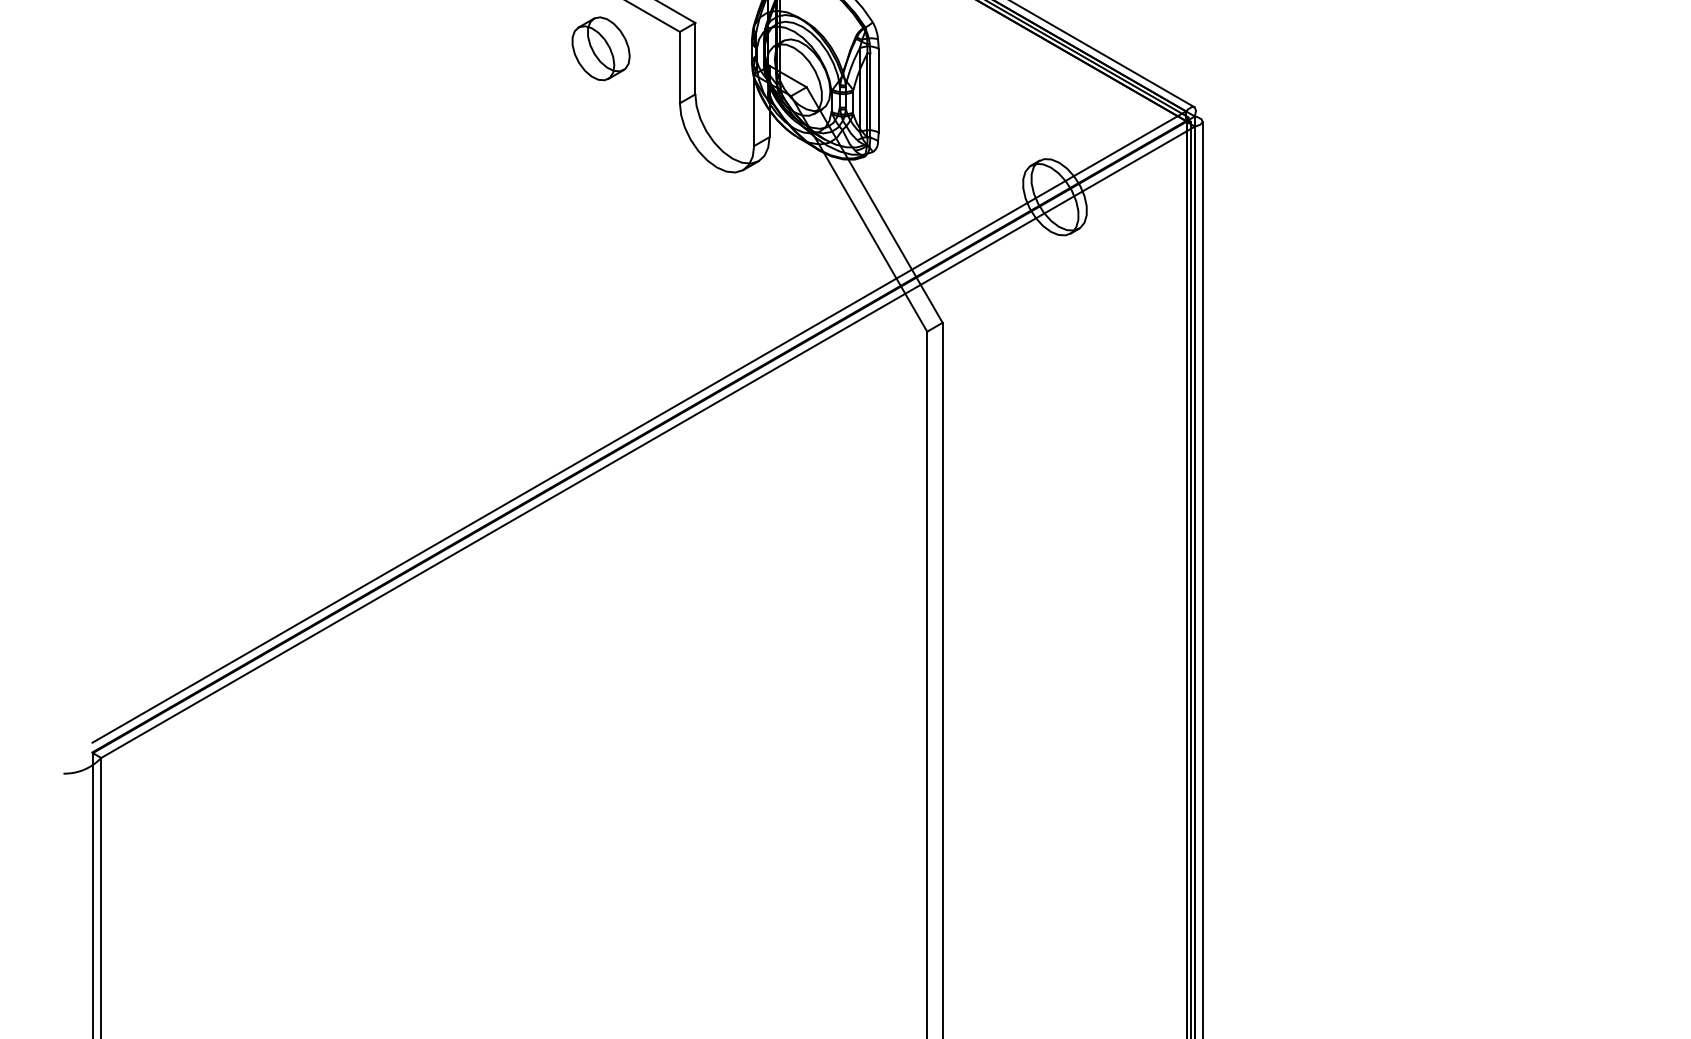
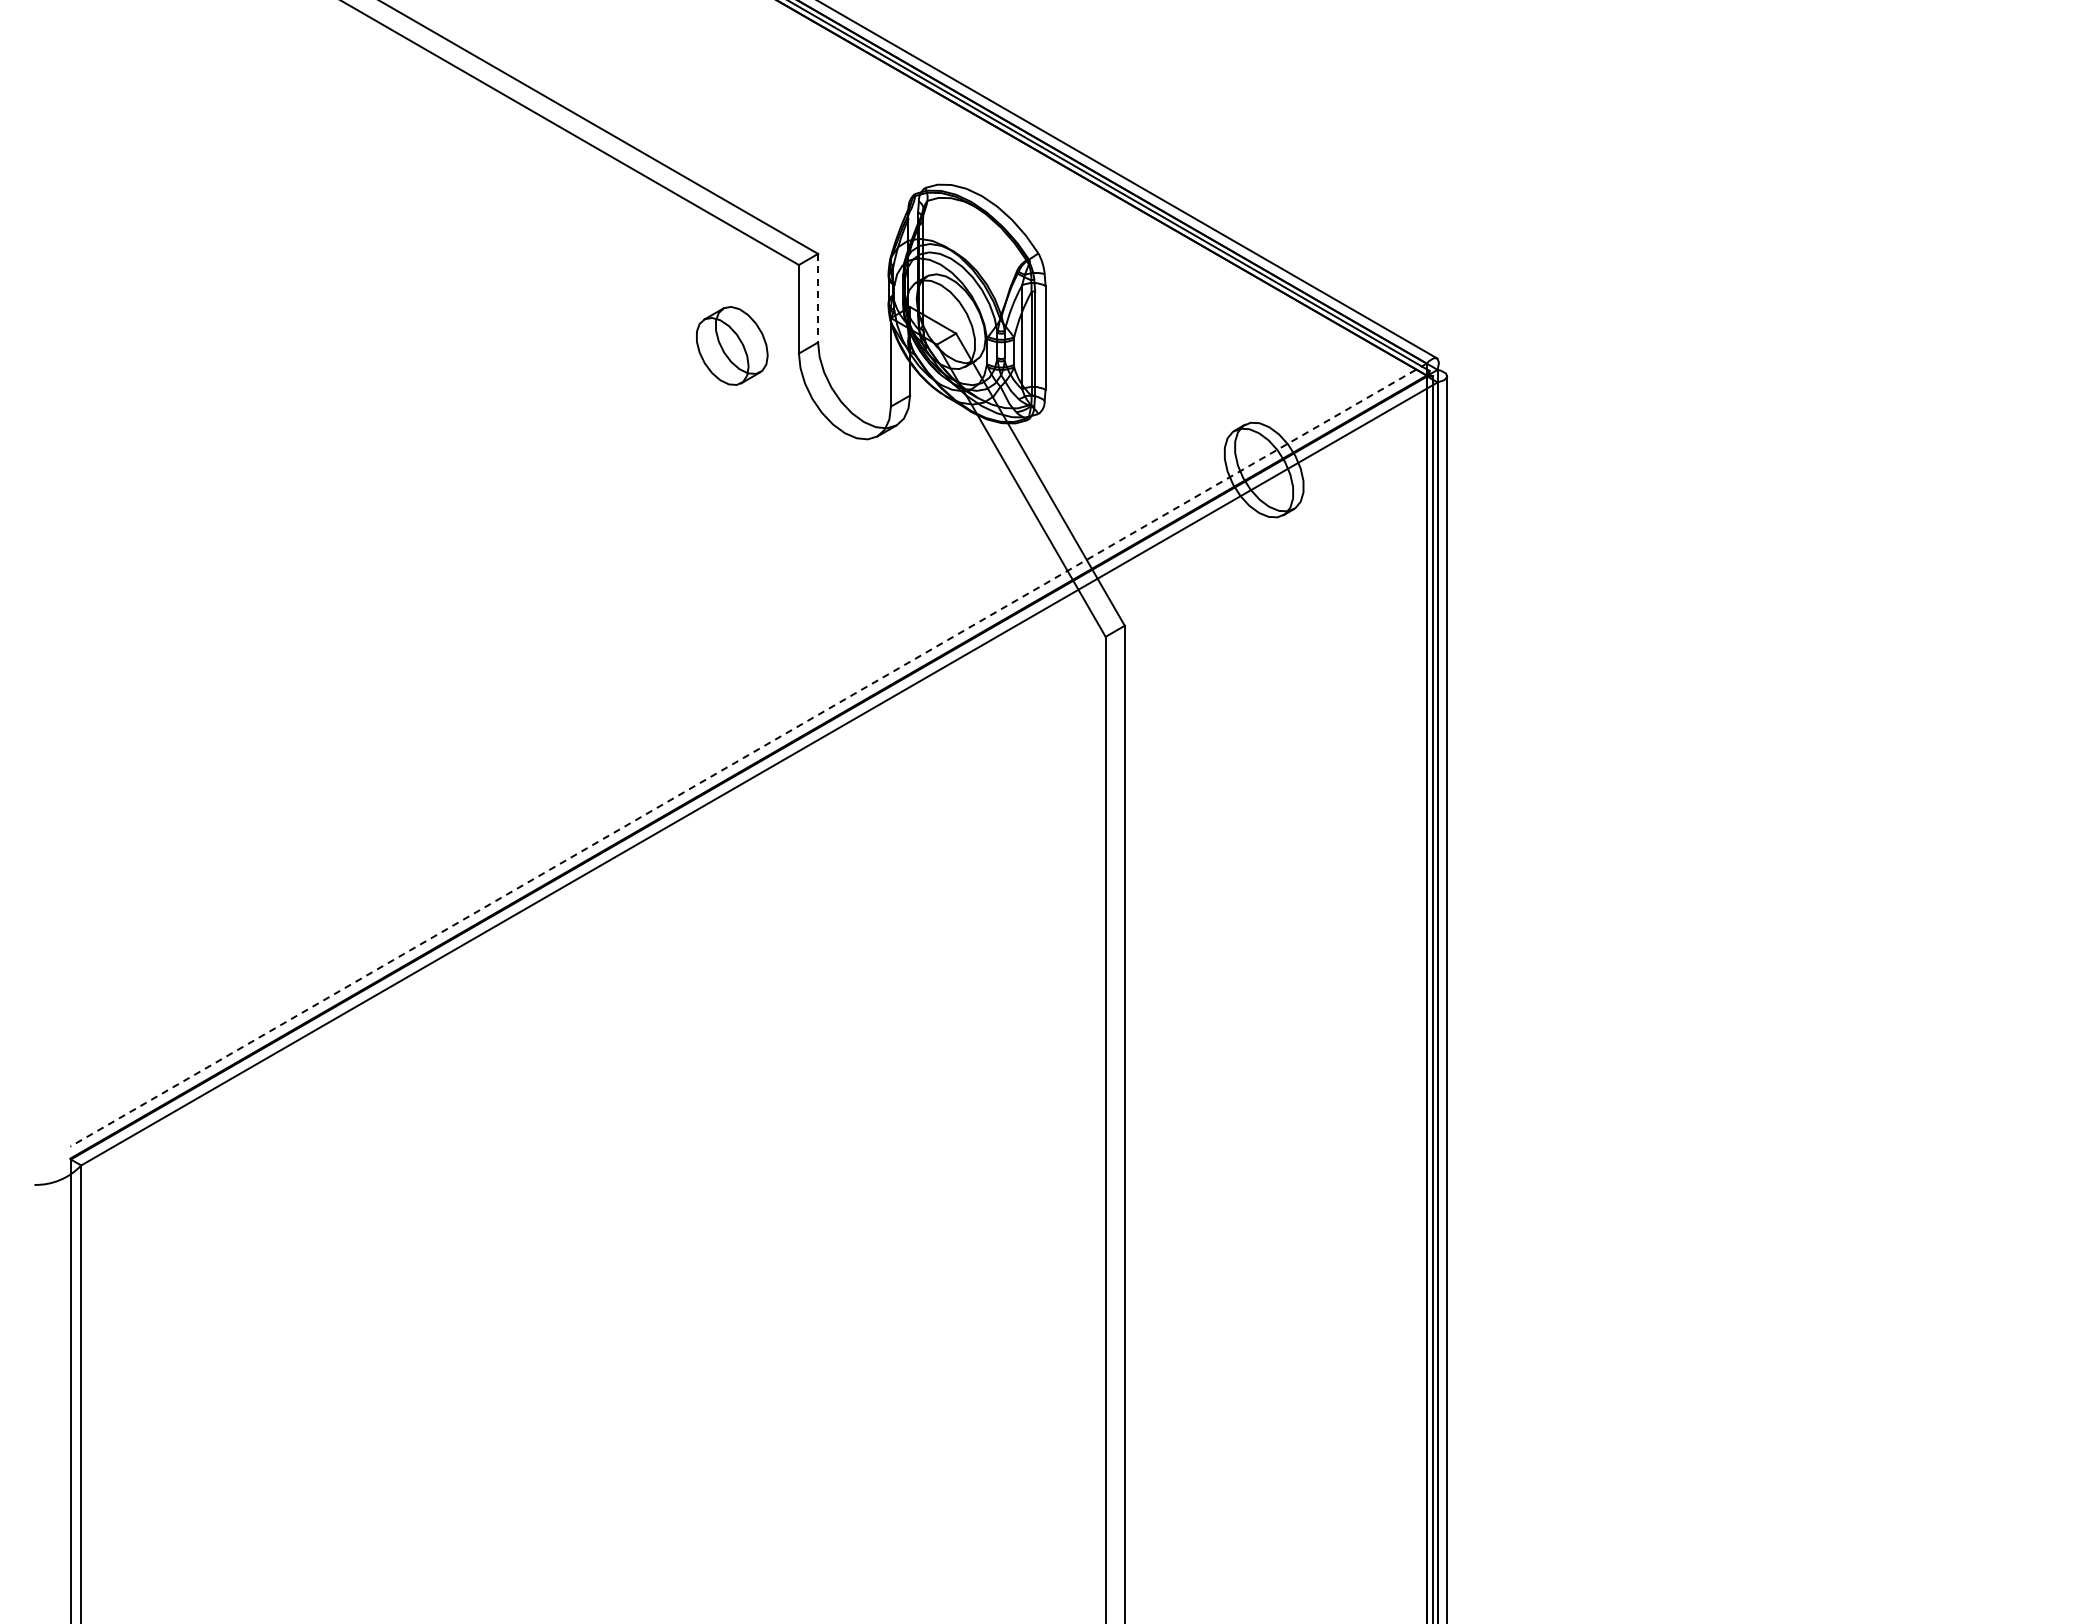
part: (601, 48) -> (732, 345), moved
line: (695, 58) -> (818, 298), solid -> dashed
line: (639, 427) -> (748, 755), solid -> dashed

